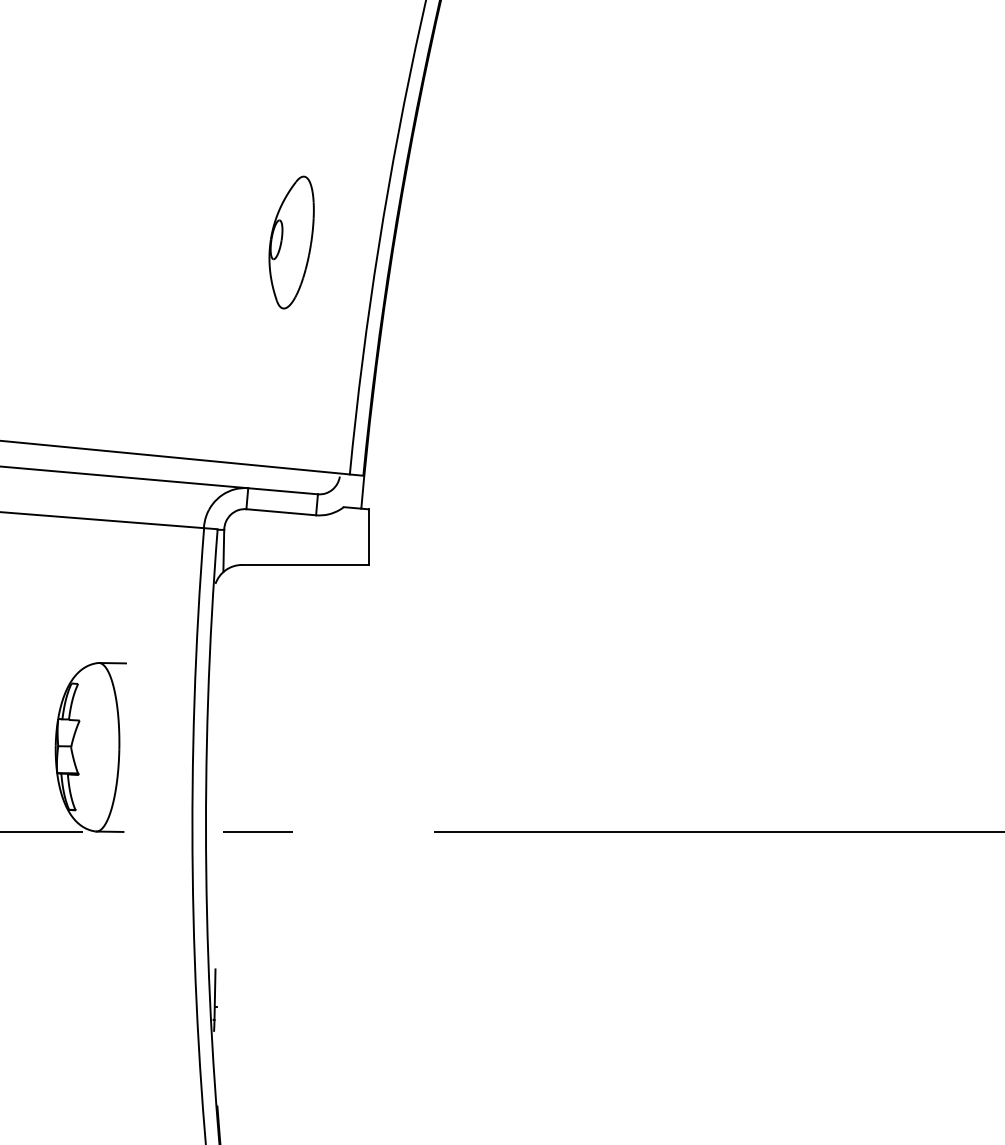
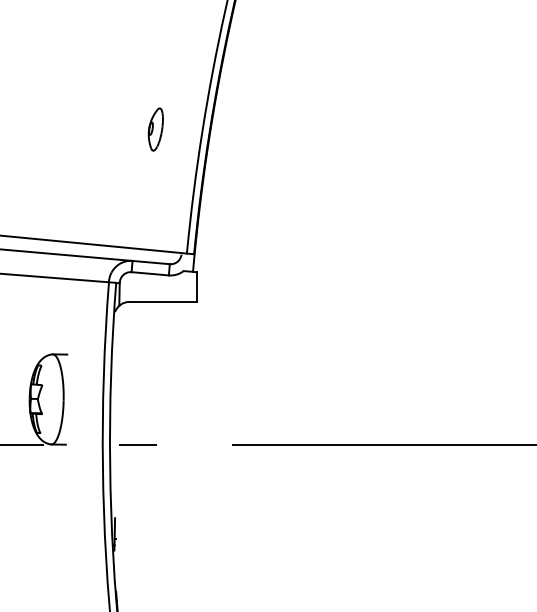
part: (291, 242) -> (155, 129), size x0.6

